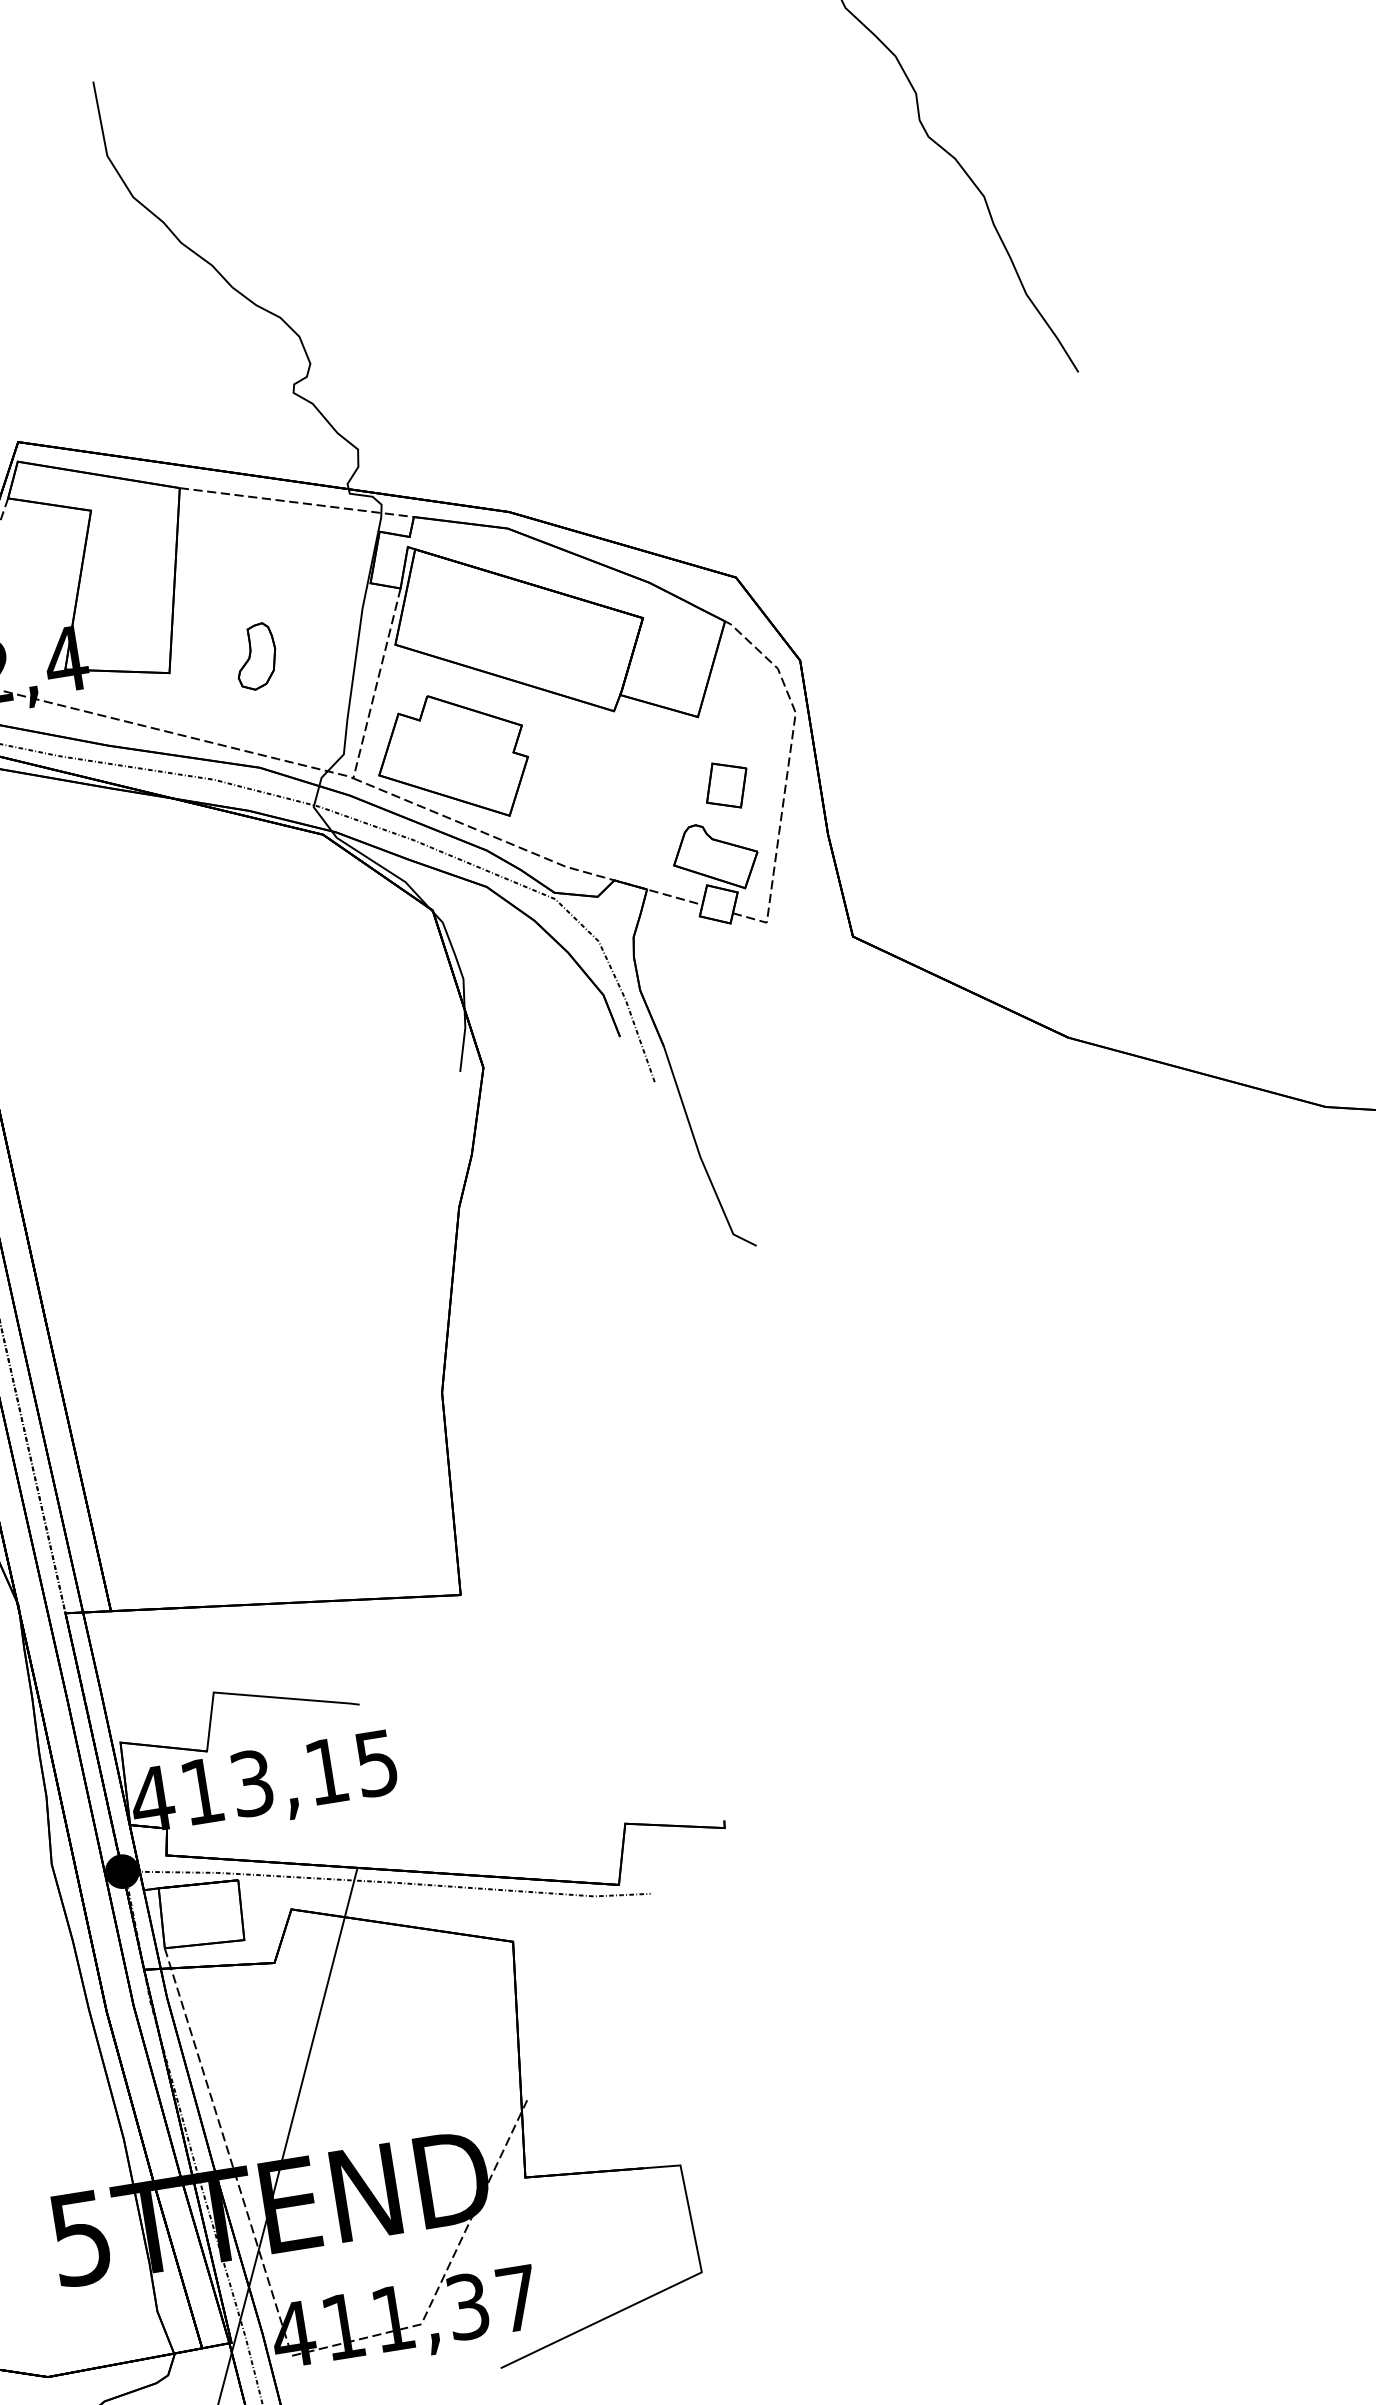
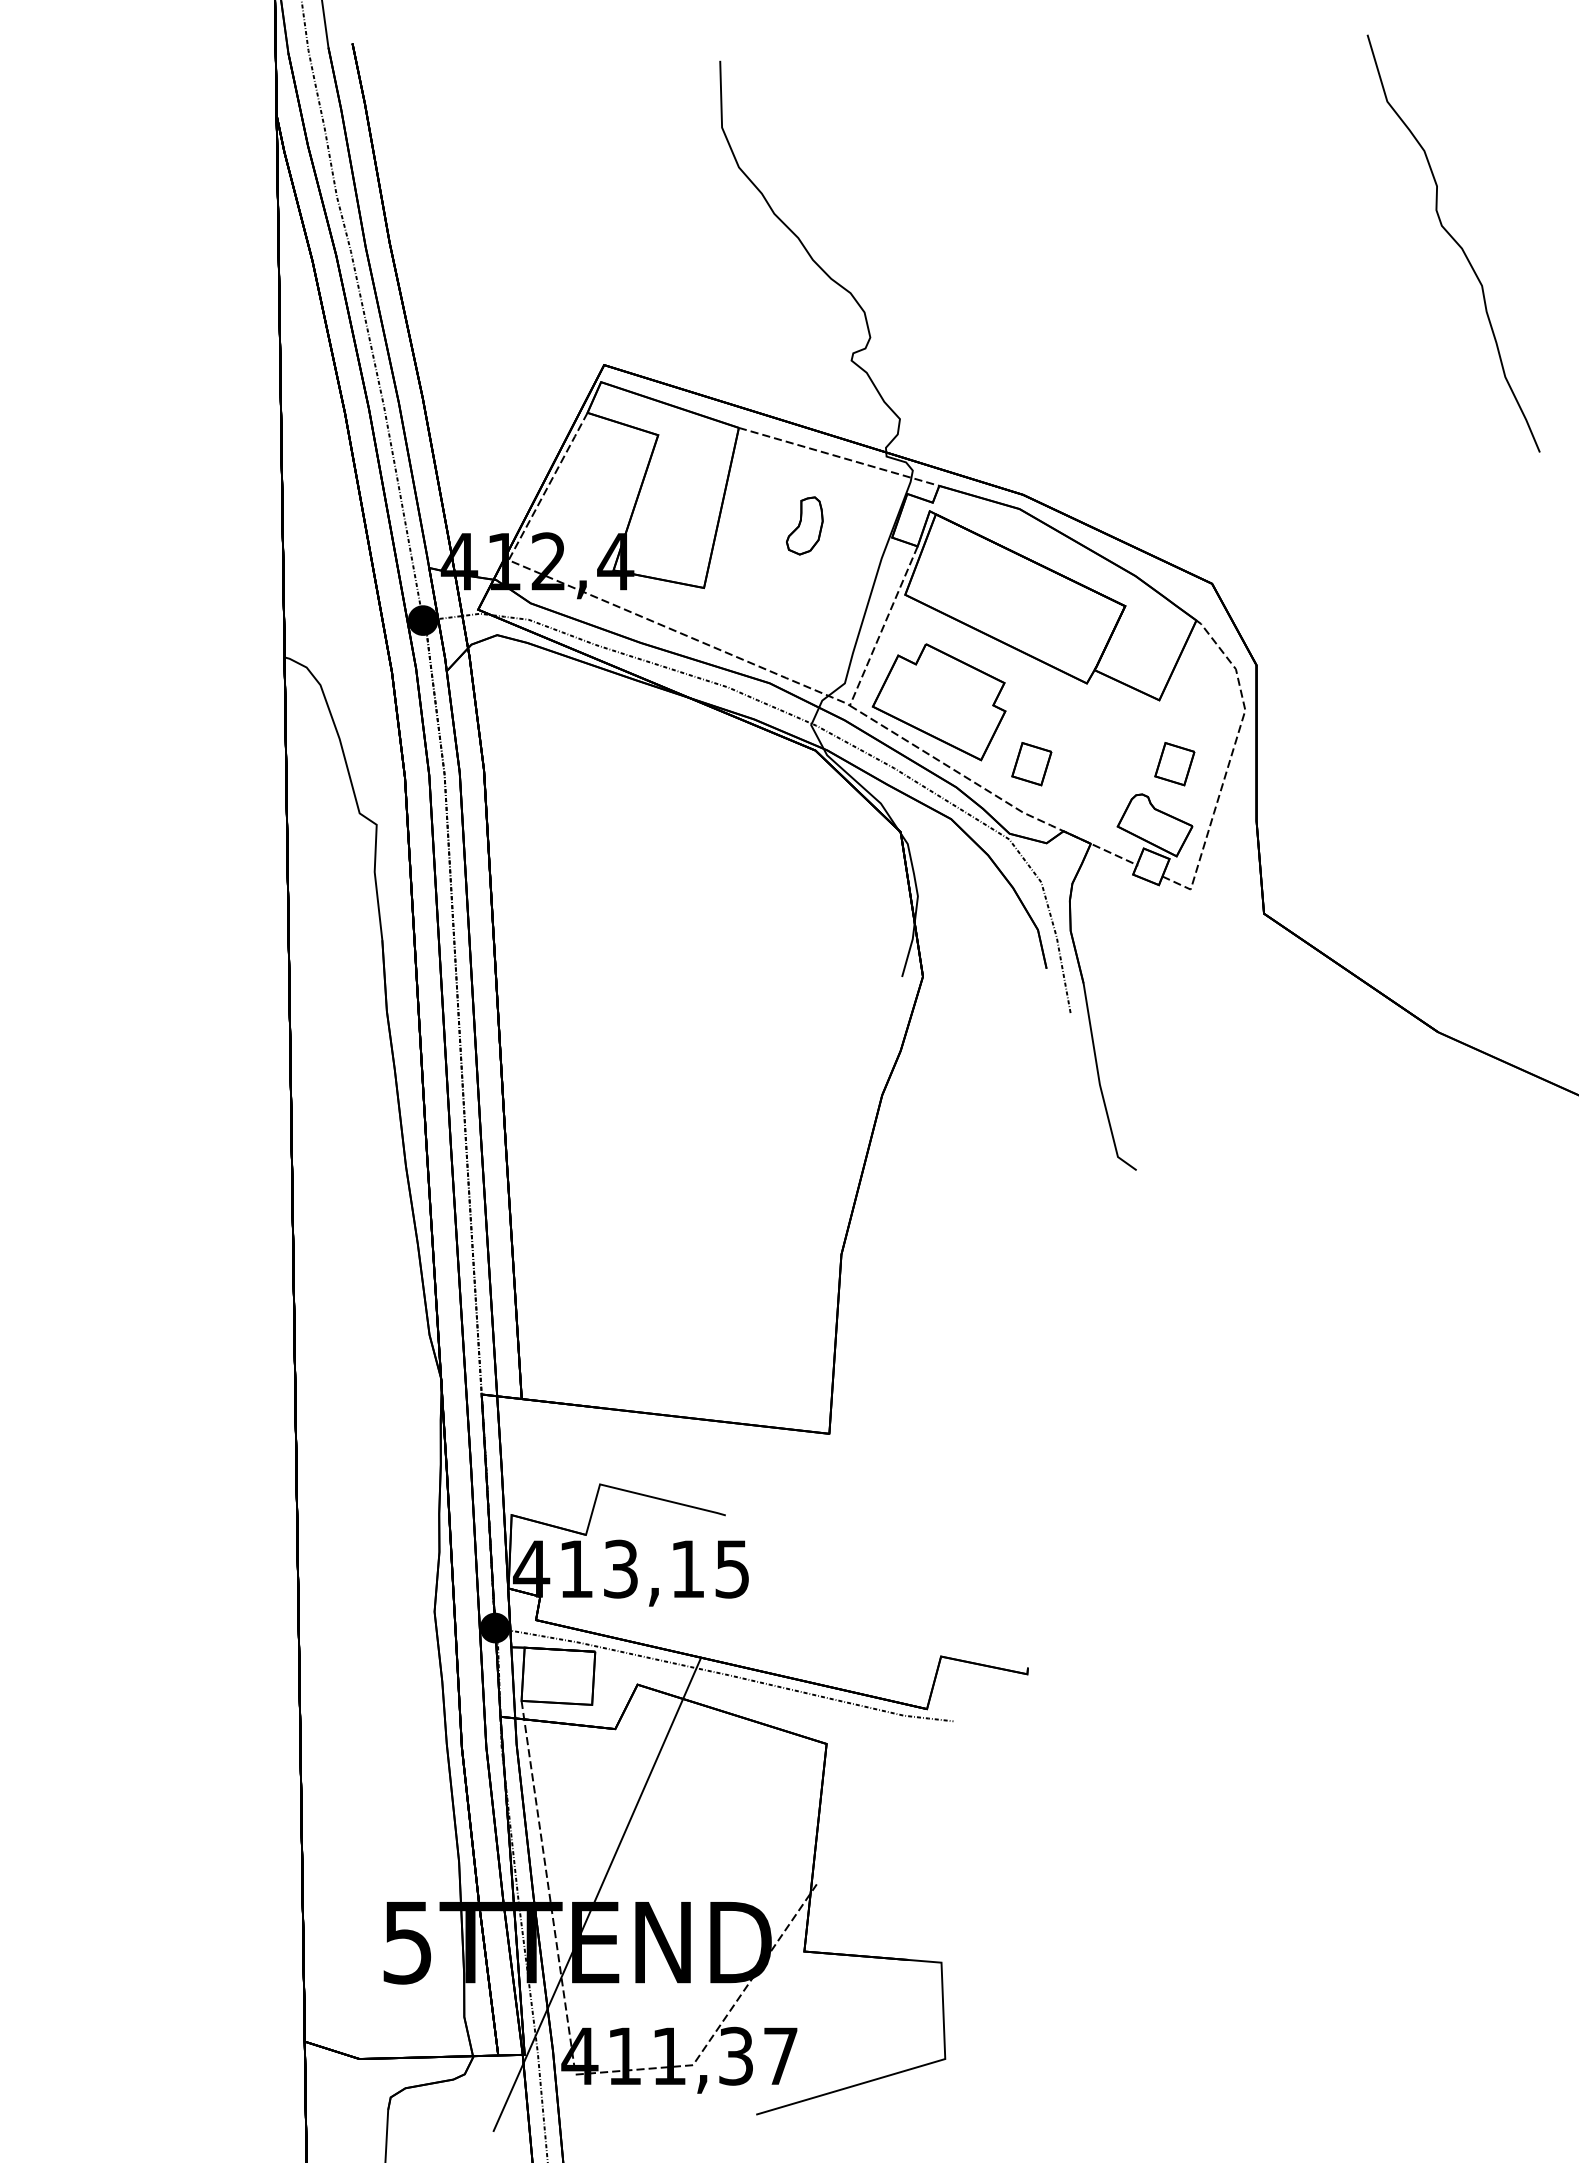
part: (255, 656) -> (804, 525), moved
part: (566, 811) -> (1031, 764), added

